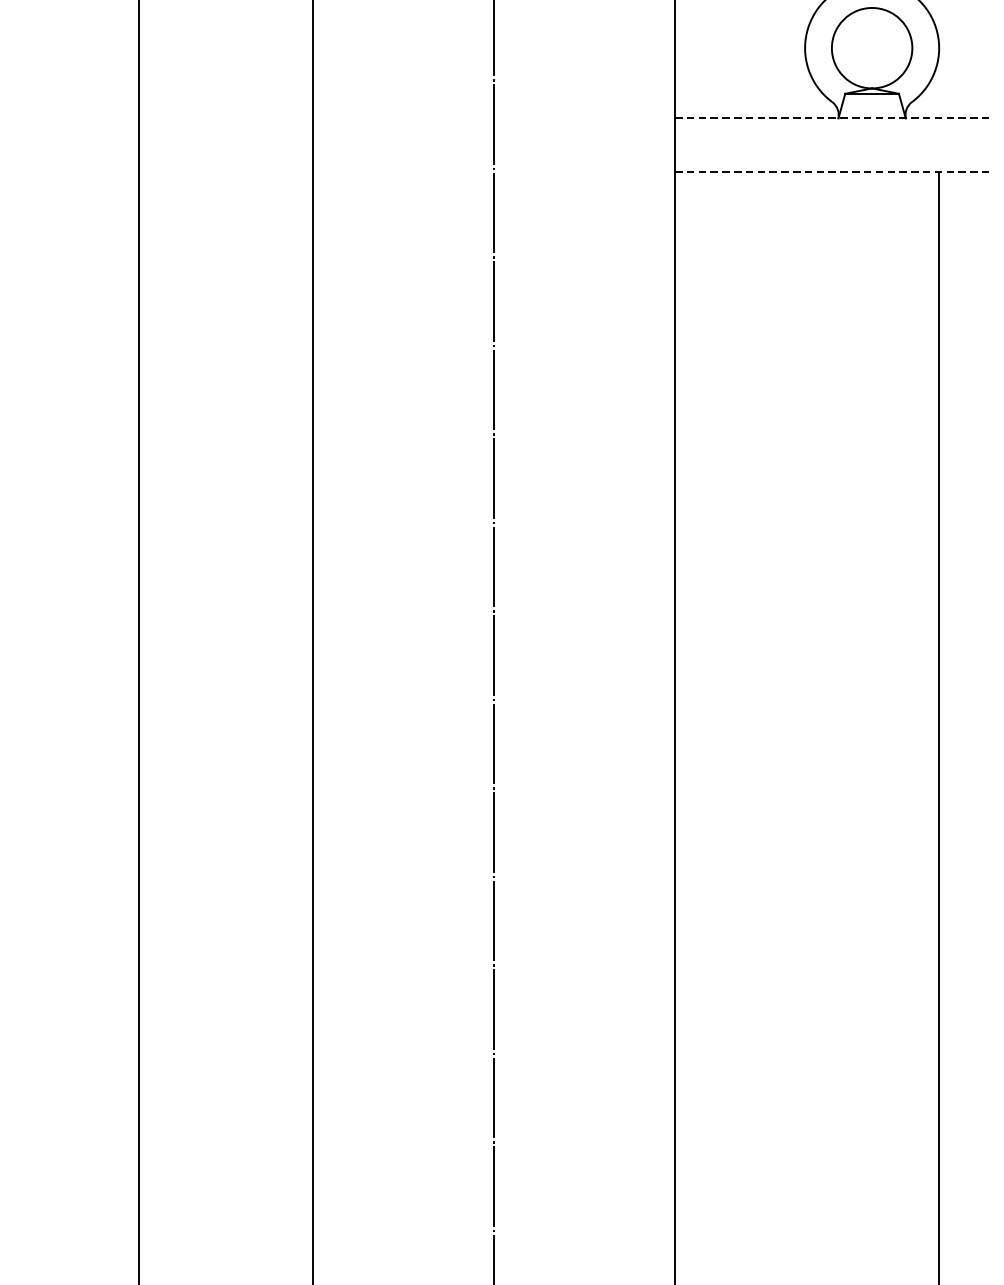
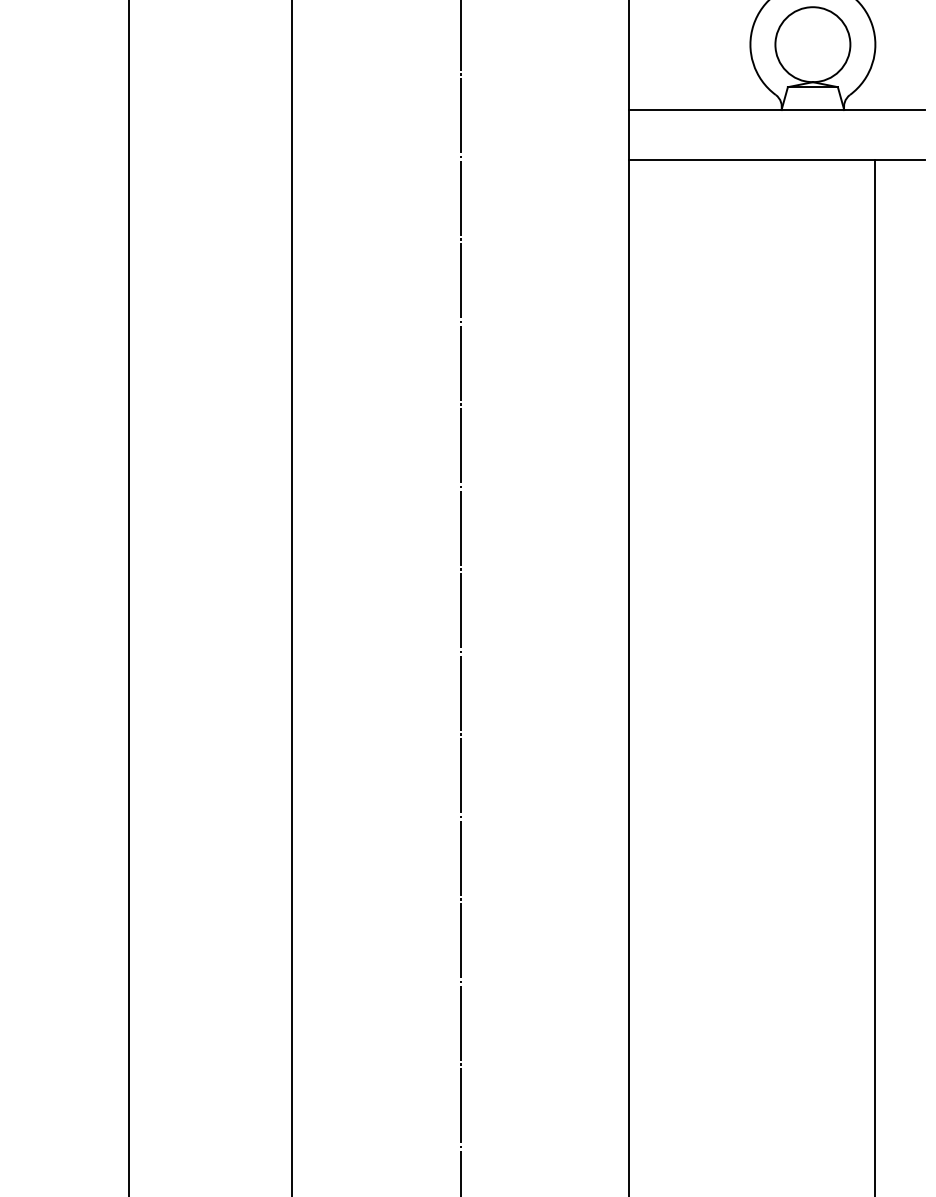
line: (834, 117) -> (777, 109), dashed -> solid
line: (834, 171) -> (777, 159), dashed -> solid

